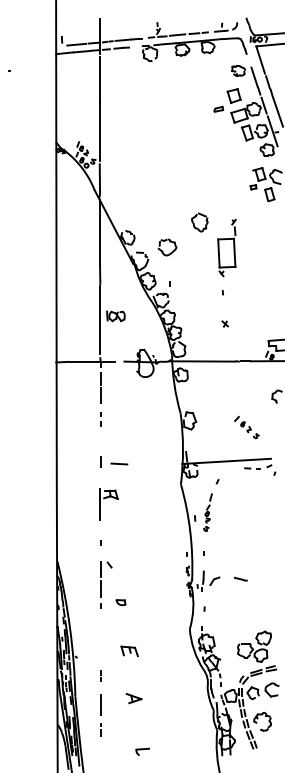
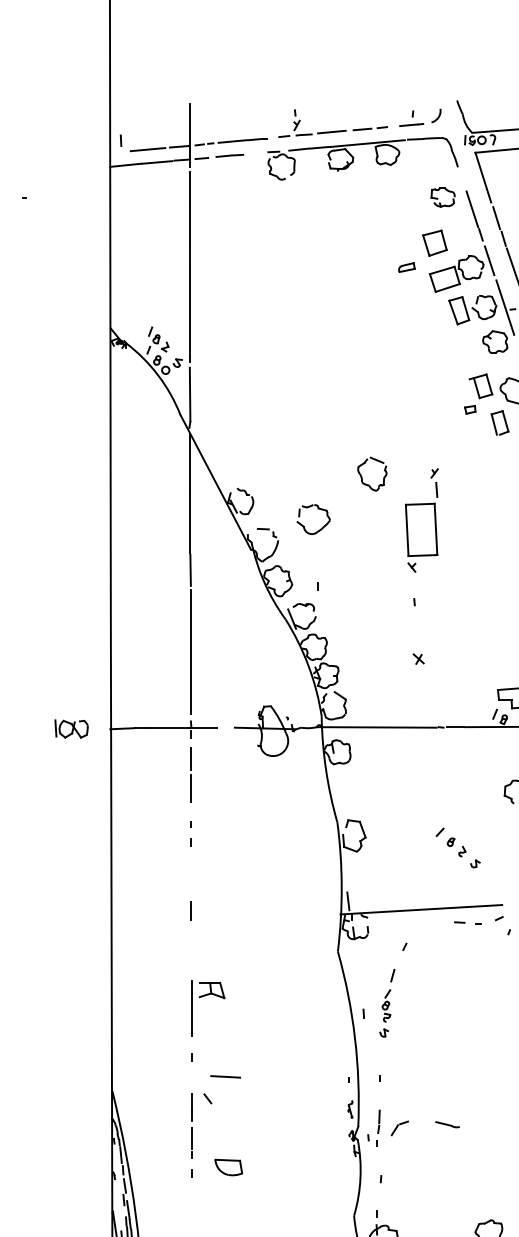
part: (115, 316) -> (70, 729), moved
line: (119, 463) -> (225, 1075), moved
part: (107, 498) -> (205, 997), moved
part: (120, 602) -> (227, 1167), size x1.67

